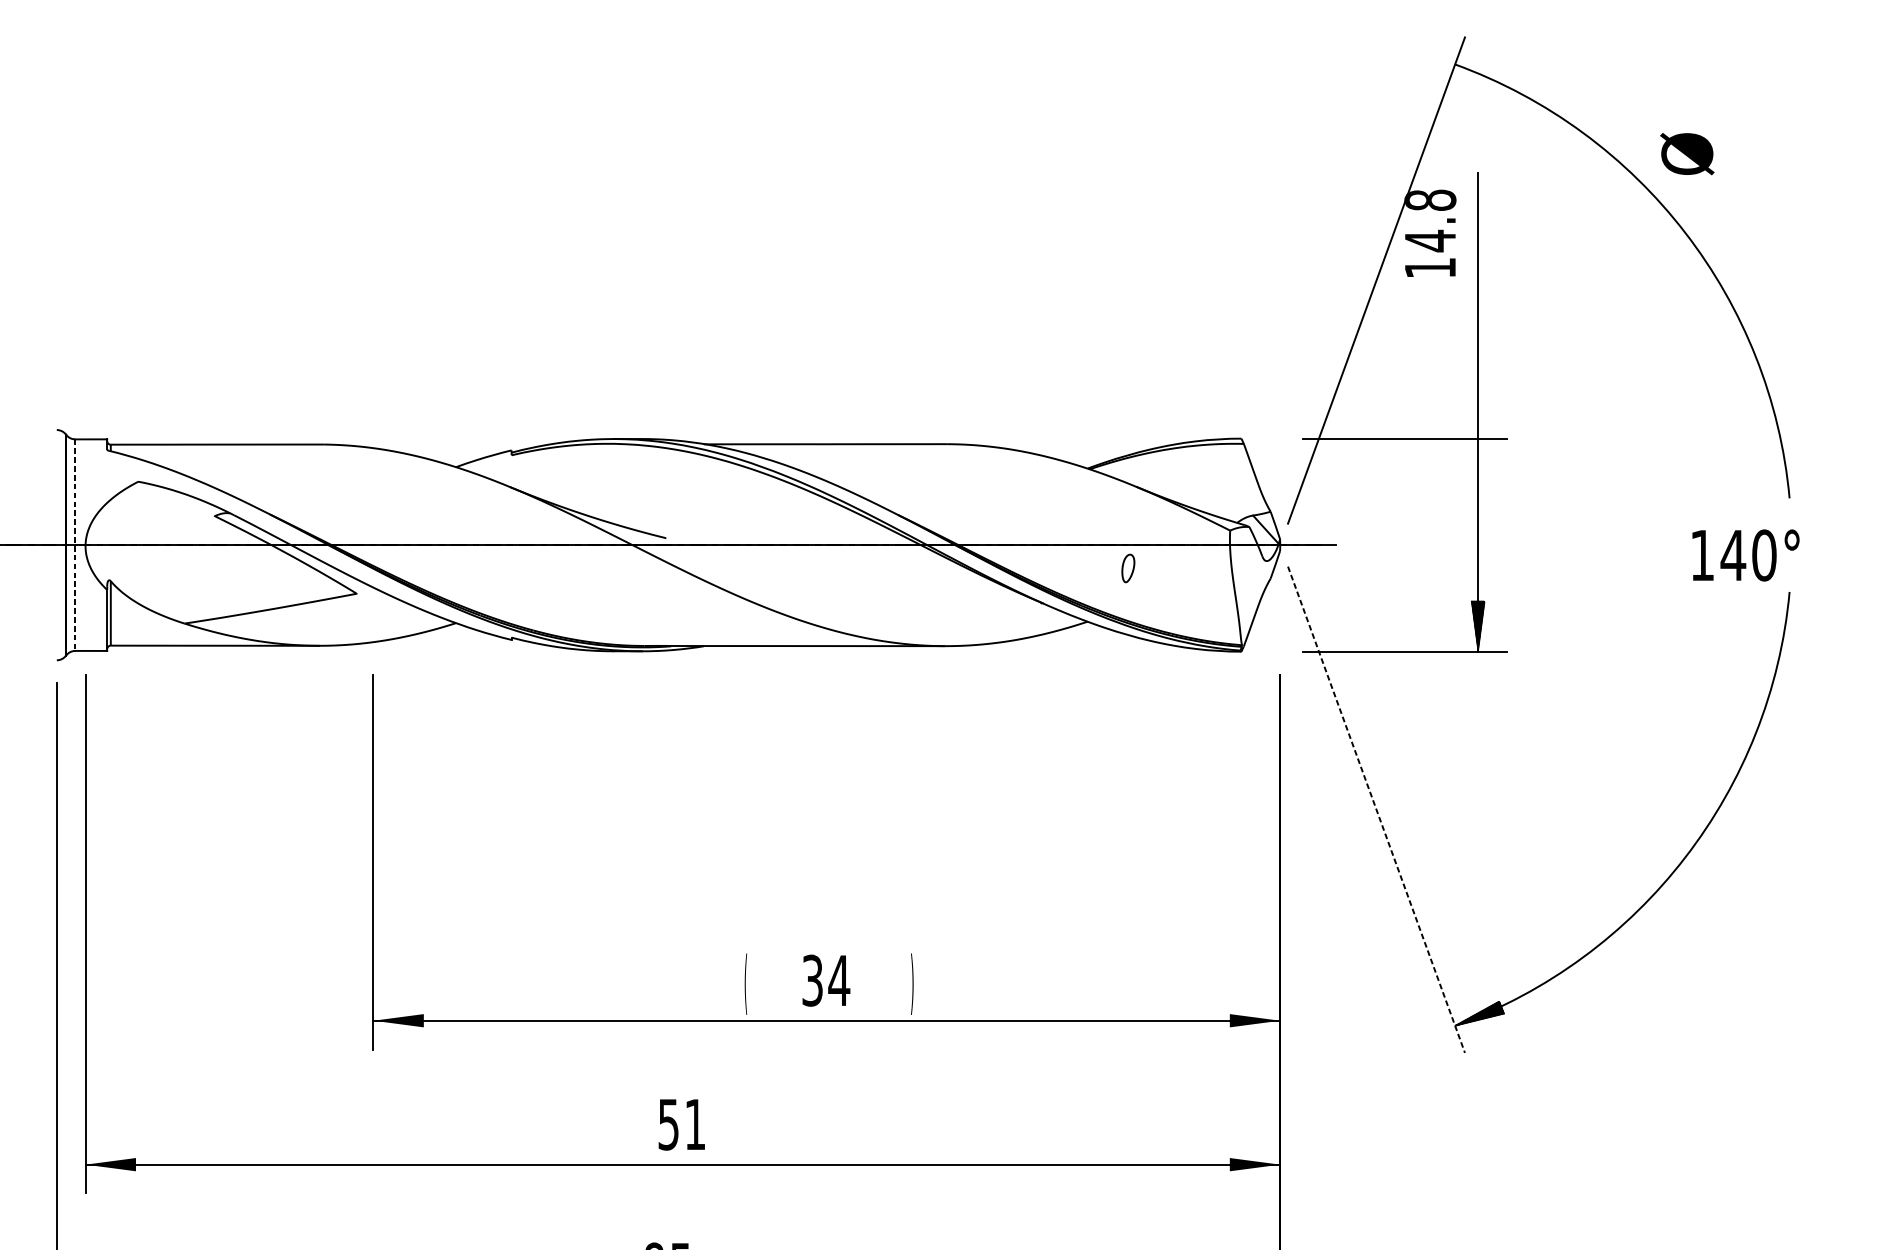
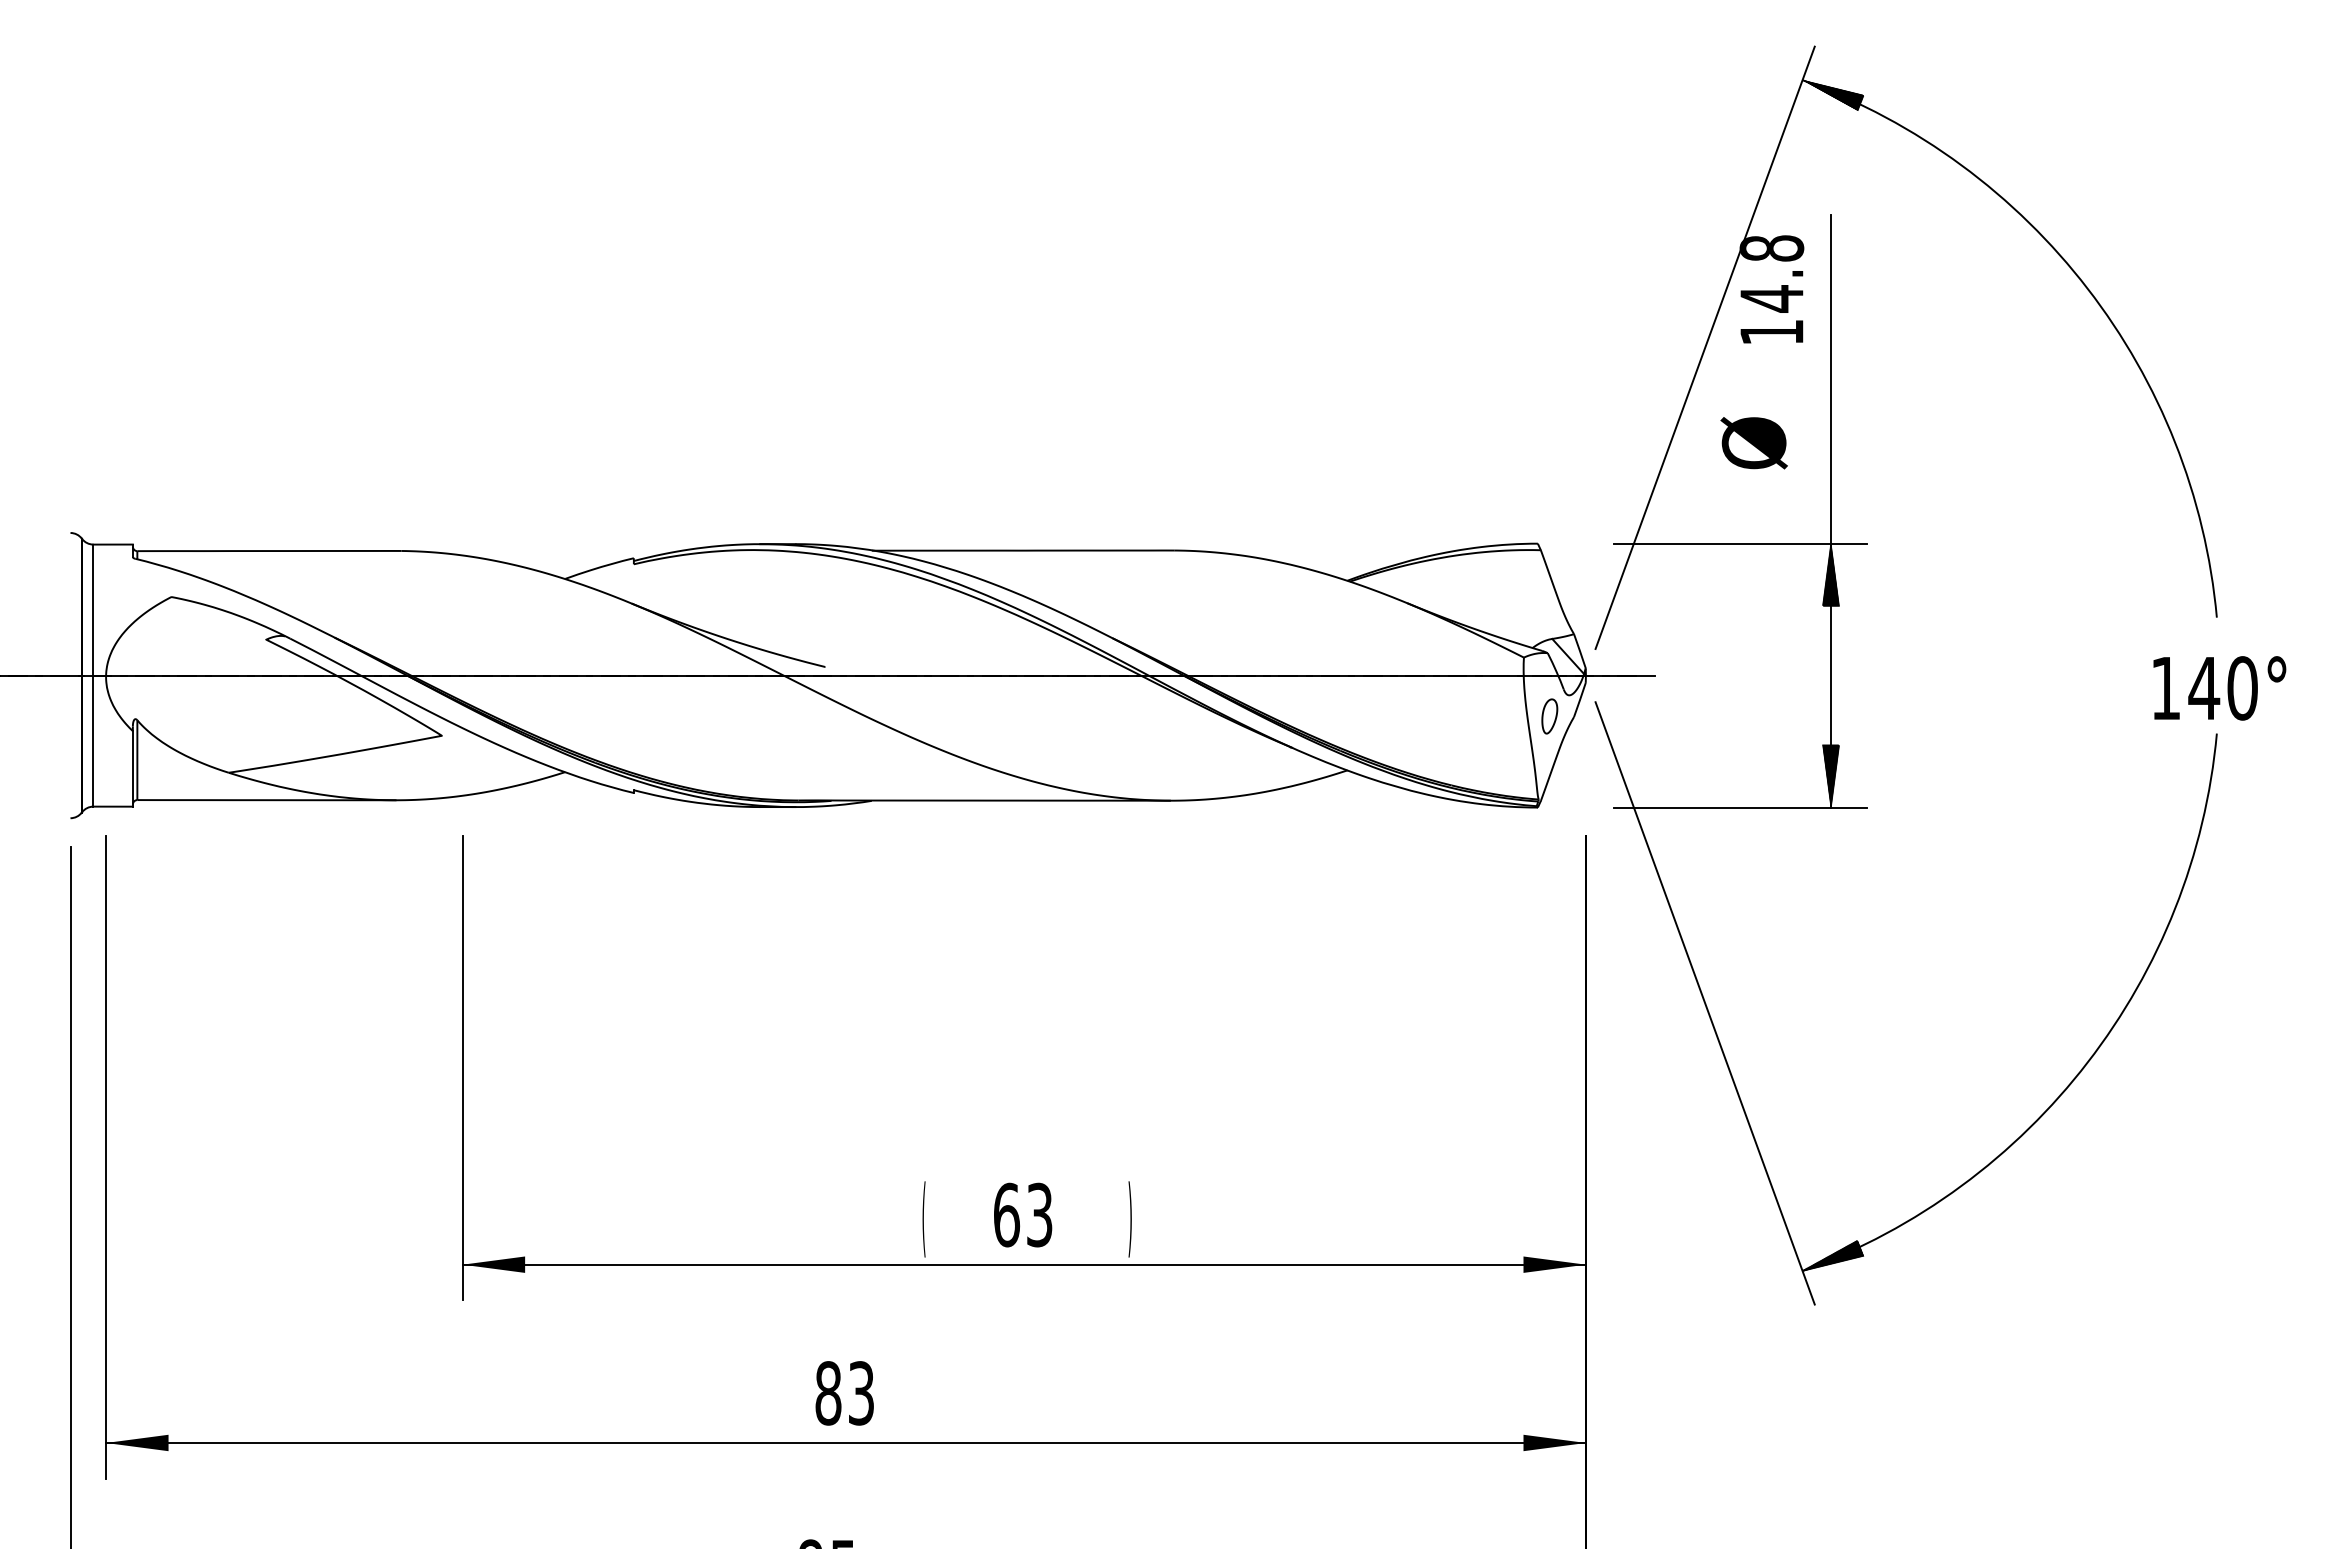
hatch: (1479, 76) -> (1832, 95), added
text: (1686, 154) -> (1753, 443), moved
hatch: (1477, 463) -> (1830, 574), added
line: (75, 545) -> (93, 676), dashed -> solid
text: (1745, 555) -> (2219, 688), moved
part: (1128, 568) -> (1549, 716), moved
line: (1376, 809) -> (1705, 1003), dashed -> solid
text: (826, 980) -> (1023, 1214), 34 -> 63
text: (681, 1124) -> (844, 1393), 51 -> 83

